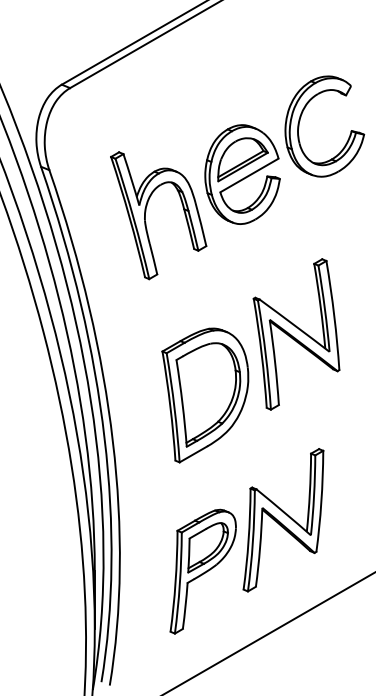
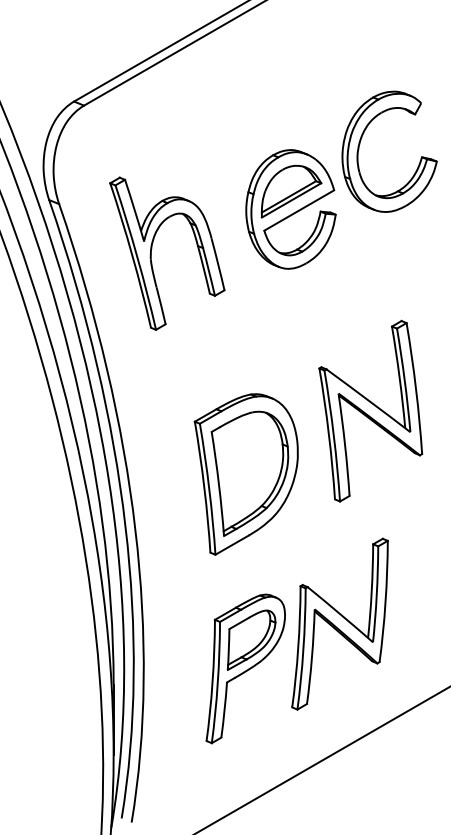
part: (146, 211) -> (152, 248), moved
part: (296, 333) -> (370, 410), moved
part: (203, 571) -> (245, 668), moved

